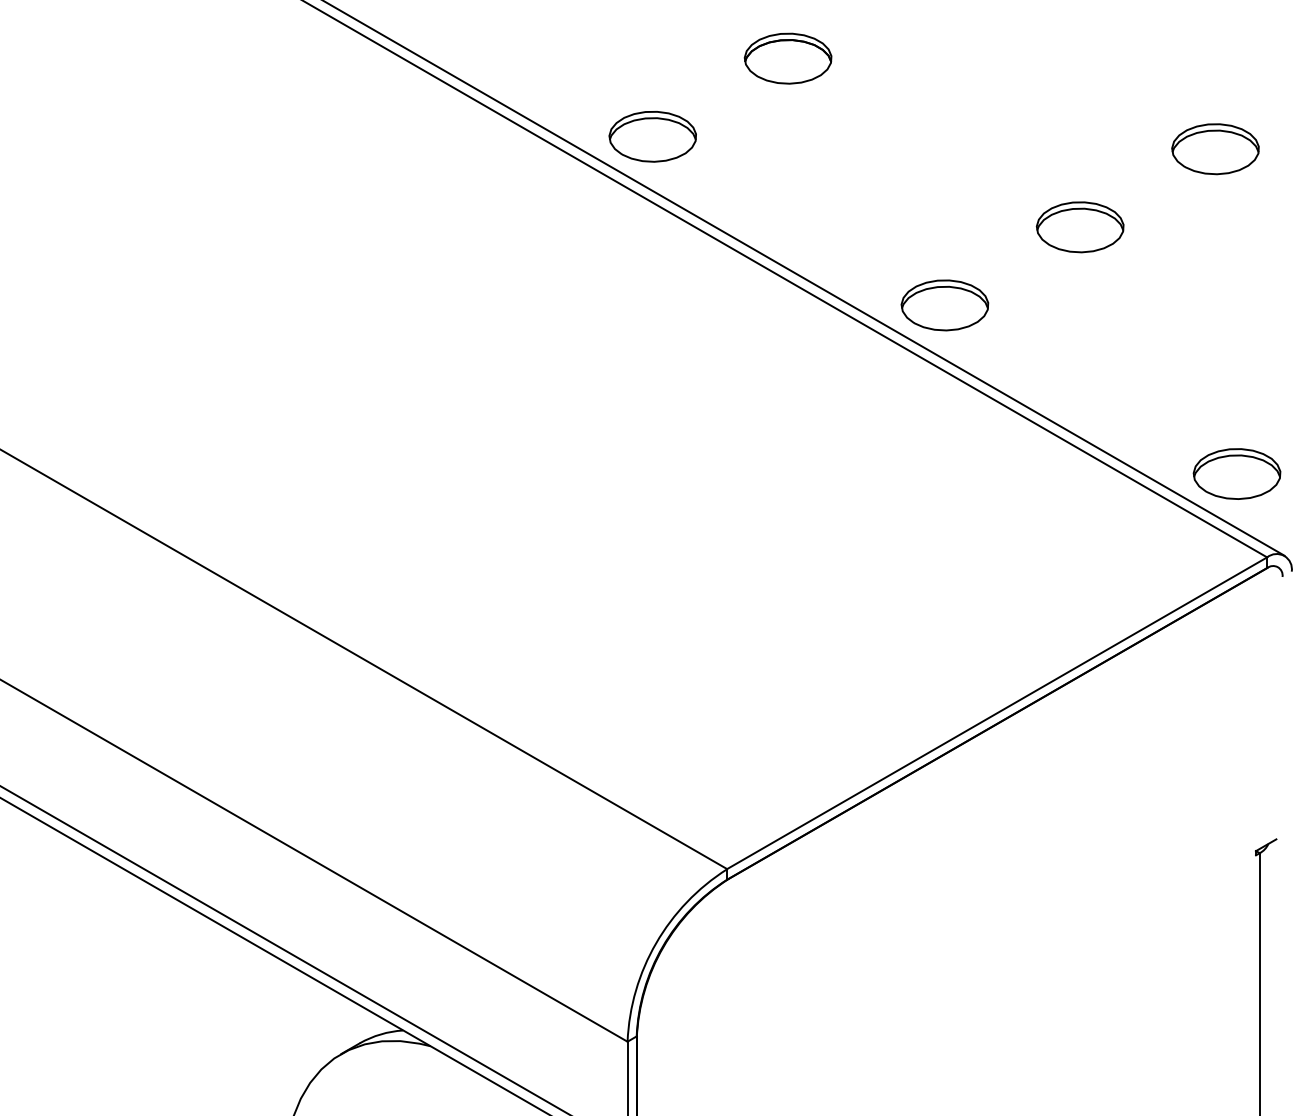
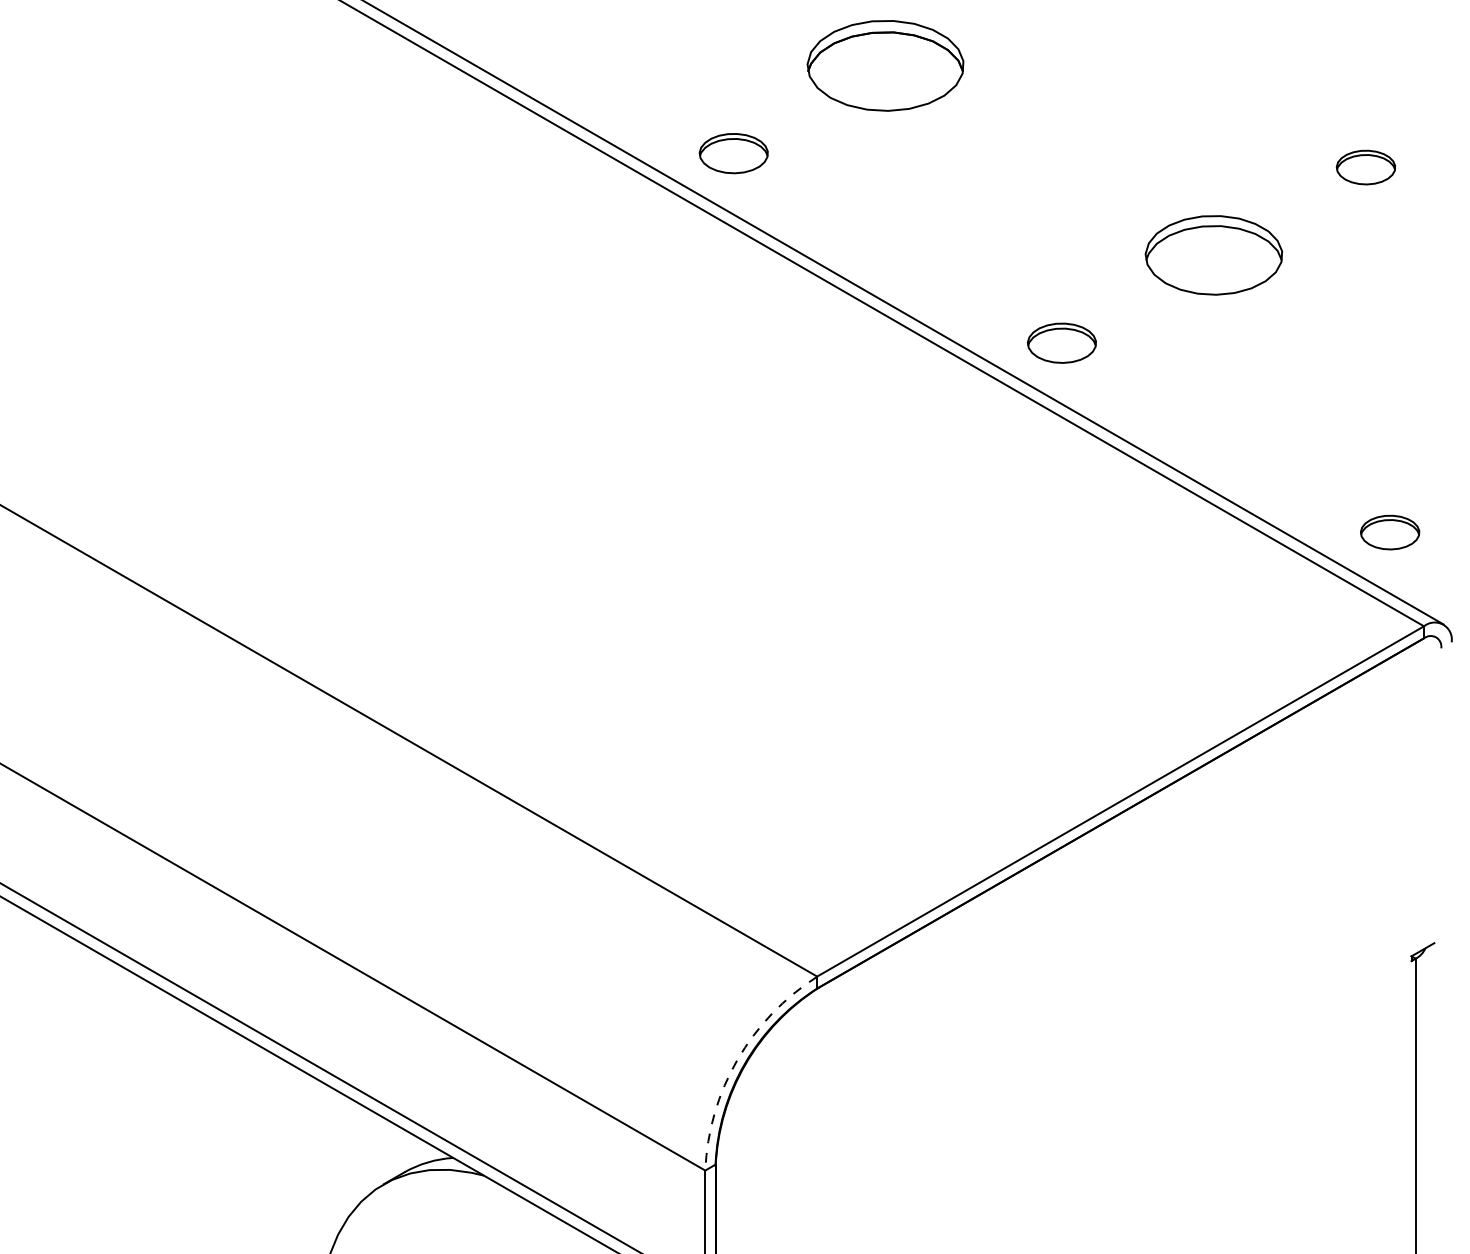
part: (787, 58) -> (885, 65), size x1.6
part: (652, 136) -> (733, 153), size x0.7
part: (1215, 149) -> (1365, 167), size x0.6
part: (1079, 227) -> (1213, 255), size x1.4
part: (944, 305) -> (1061, 343), size x0.7
part: (1236, 473) -> (1389, 532), size x0.6
arc: (656, 942) -> (737, 1059), solid -> dashed

